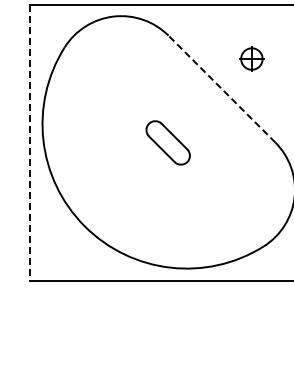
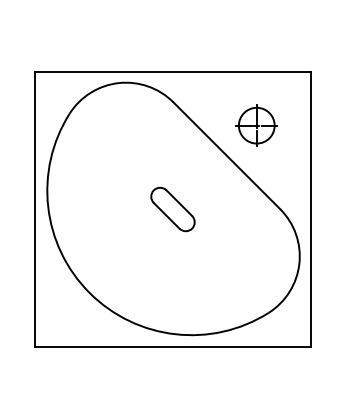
part: (251, 58) -> (256, 125), size x1.67
line: (221, 88) -> (226, 155), dashed -> solid
line: (30, 142) -> (35, 209), dashed -> solid

